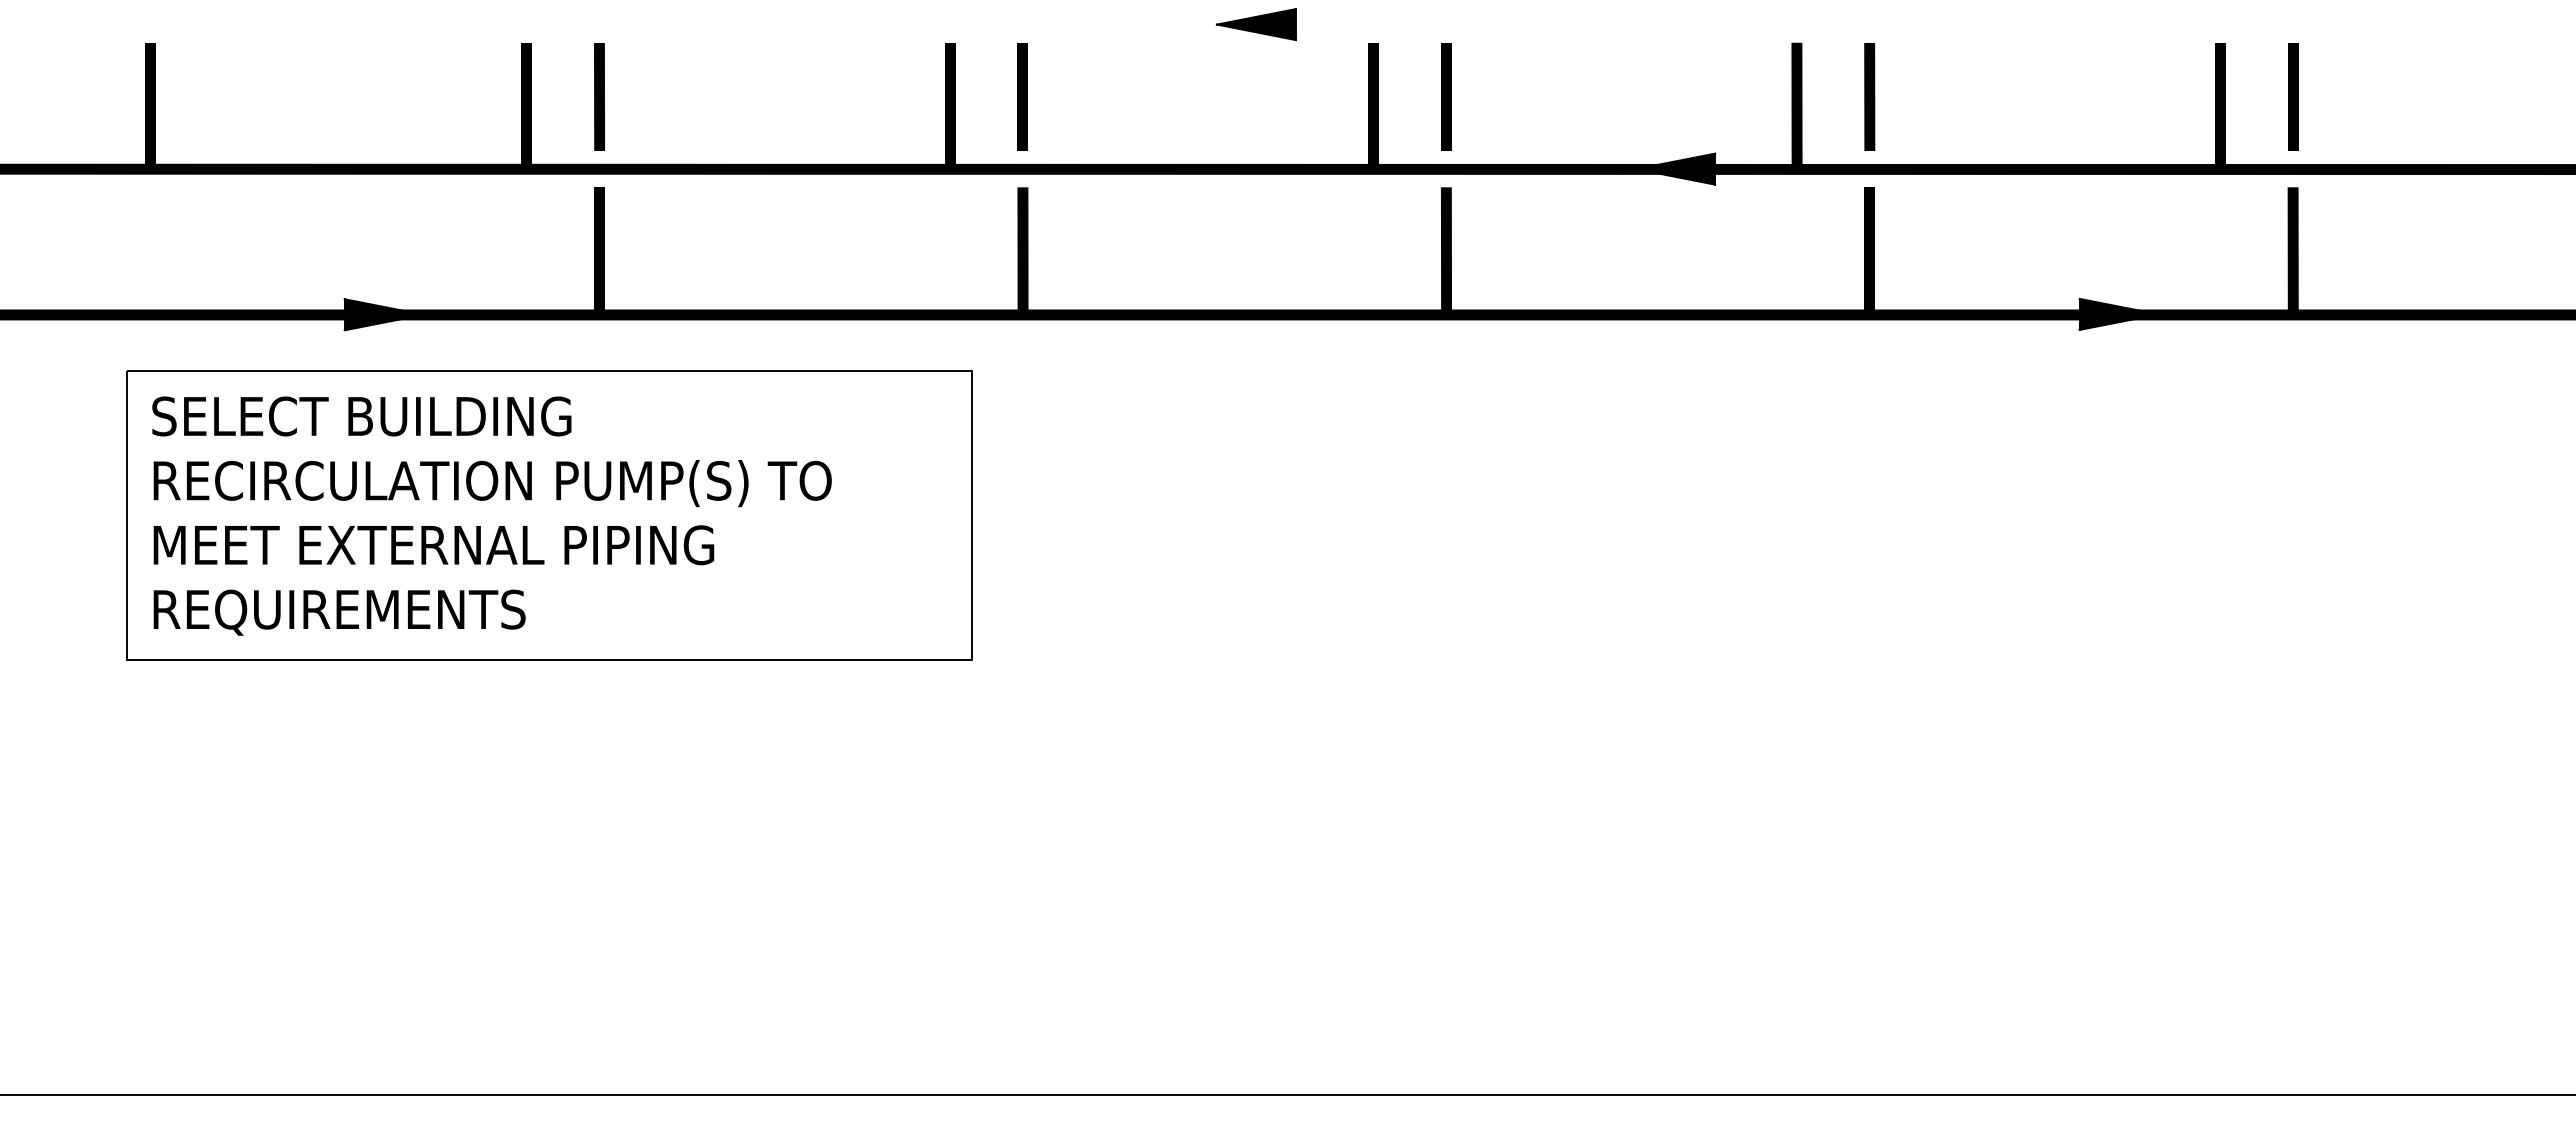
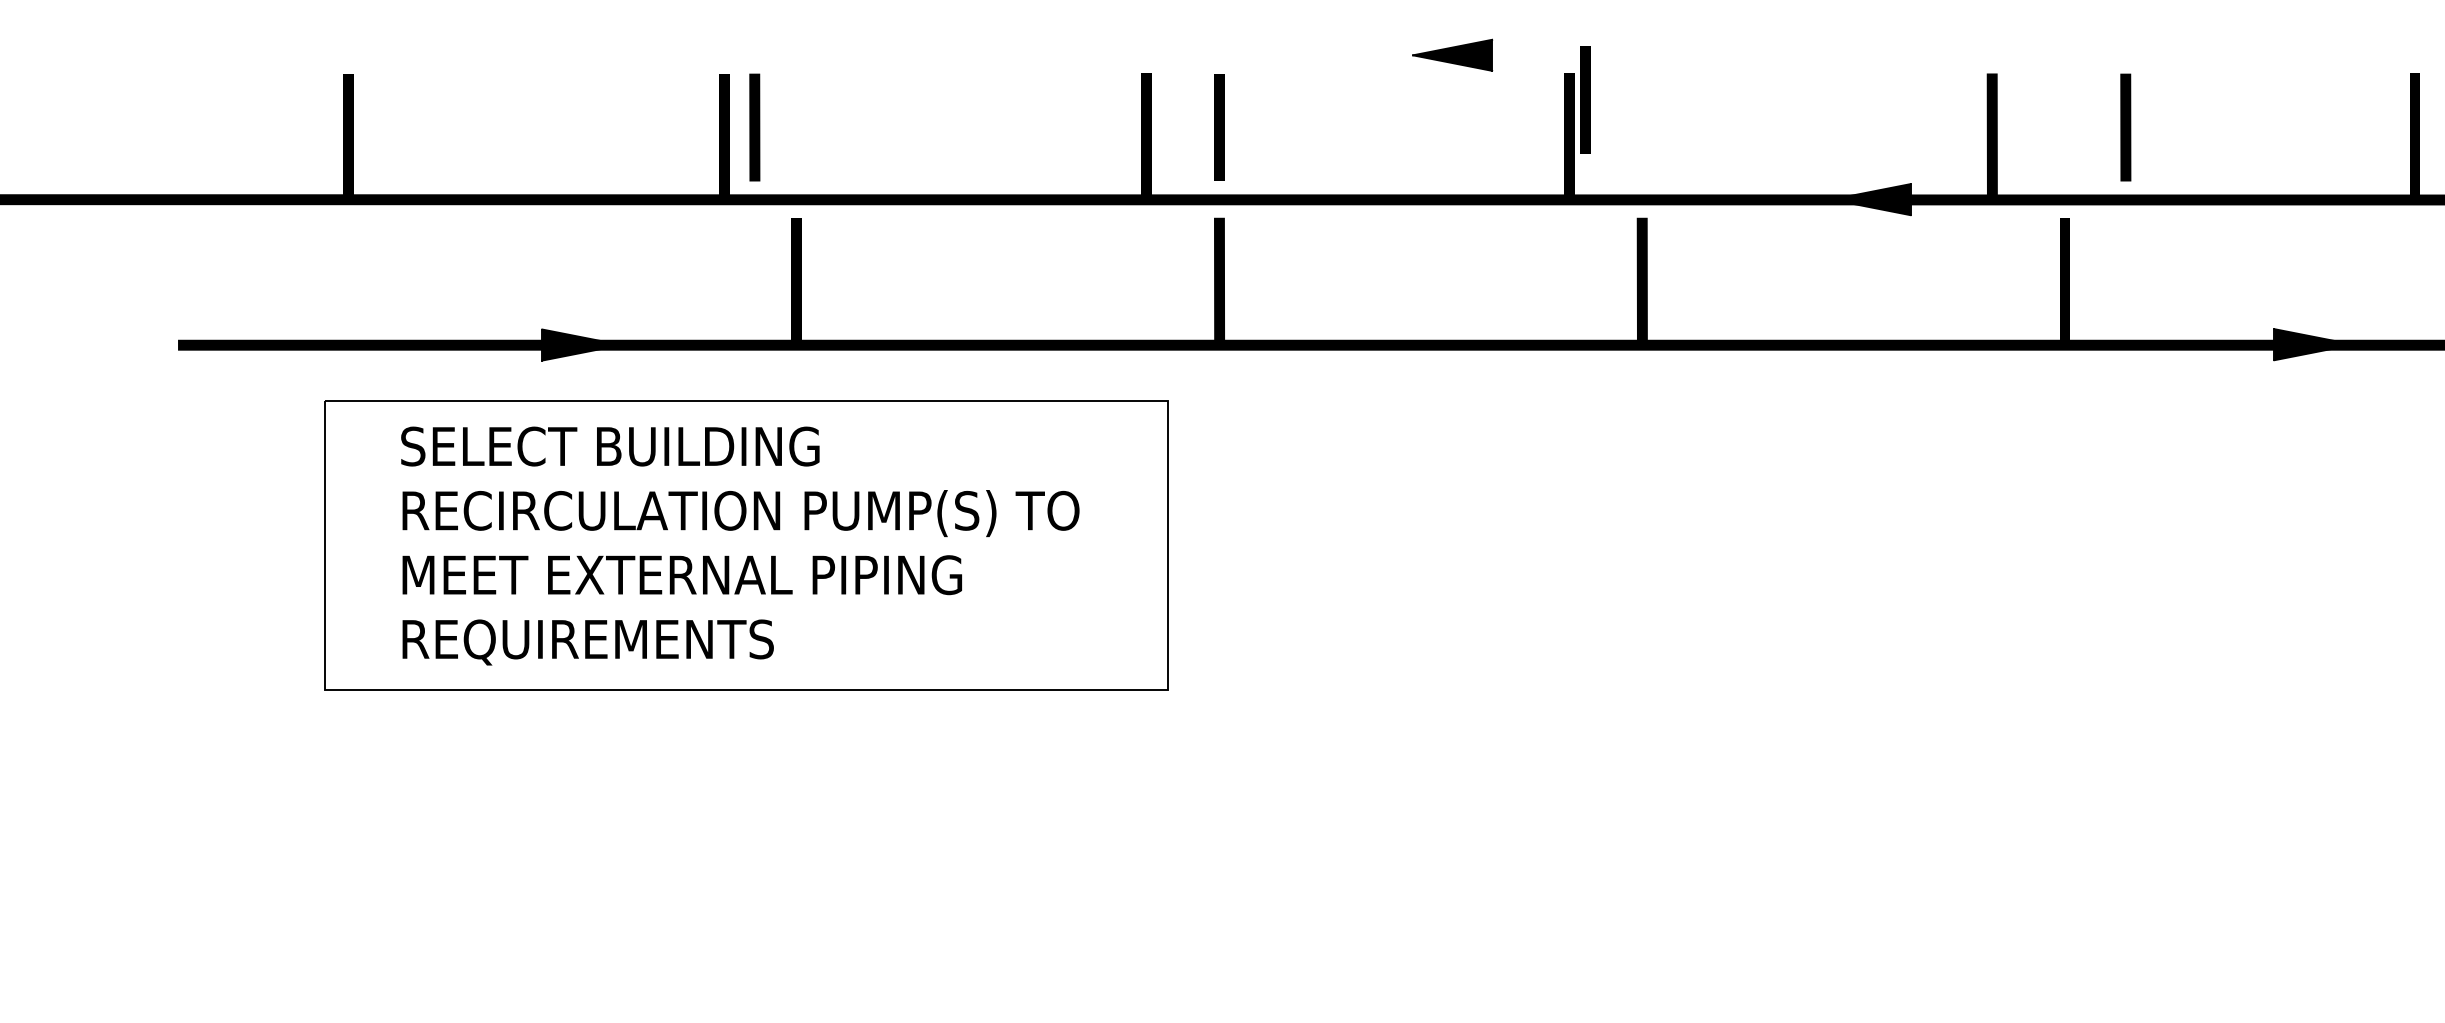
line: (599, 96) -> (754, 127), moved
line: (1446, 96) -> (1585, 99), moved
line: (1869, 96) -> (2125, 127), moved
text: (491, 515) -> (739, 545), moved

